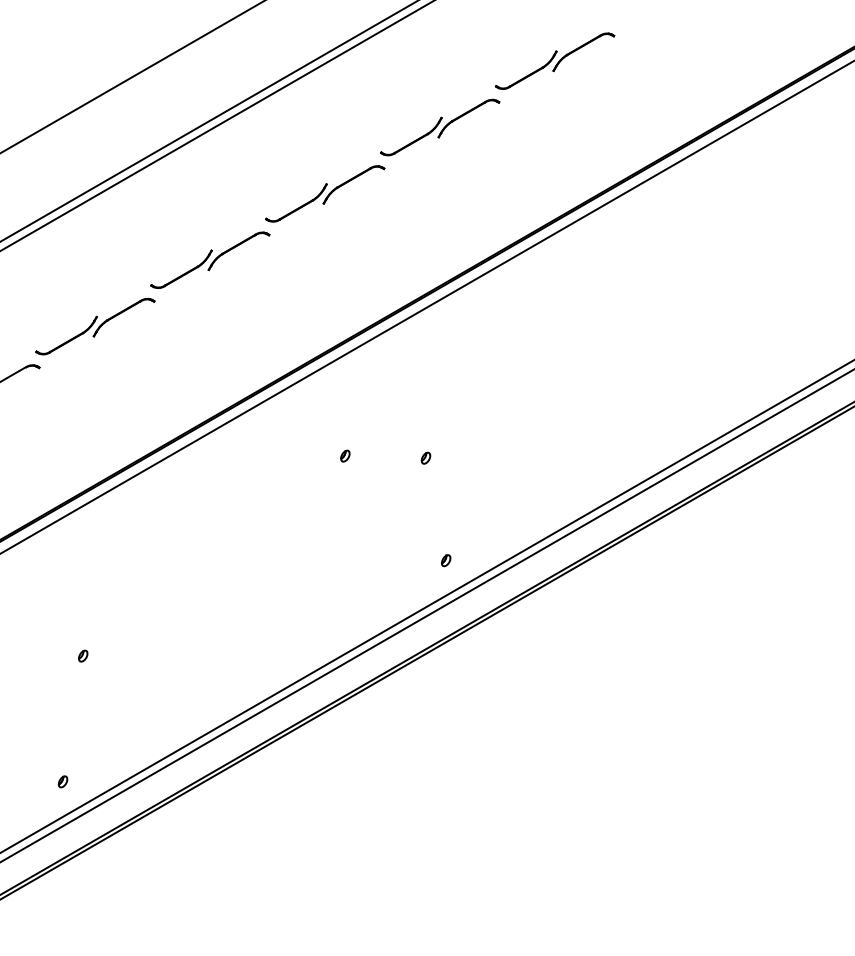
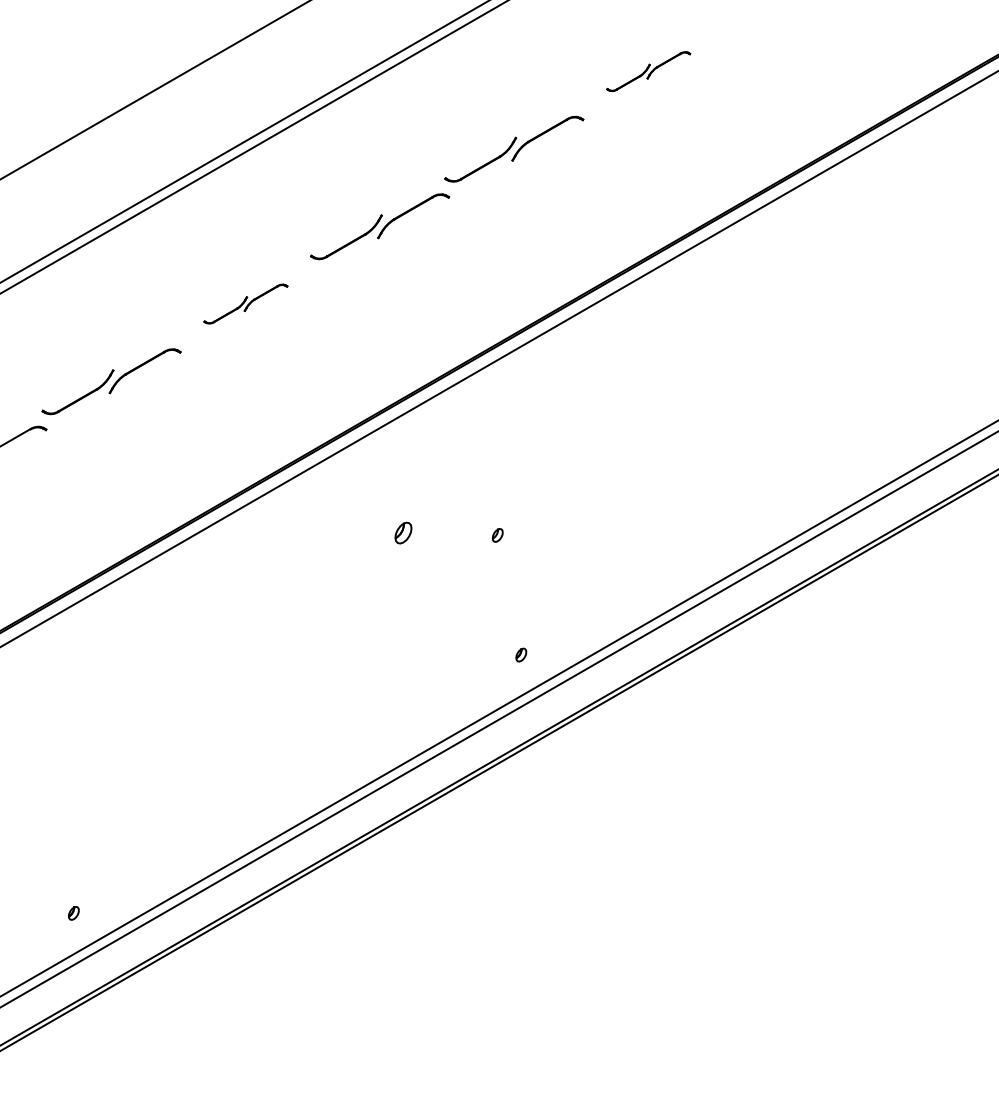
part: (555, 60) -> (648, 70), size x0.6
part: (210, 259) -> (246, 303), size x0.6
part: (345, 455) -> (403, 532), size x1.6
part: (83, 655) -> (97, 765), removed

